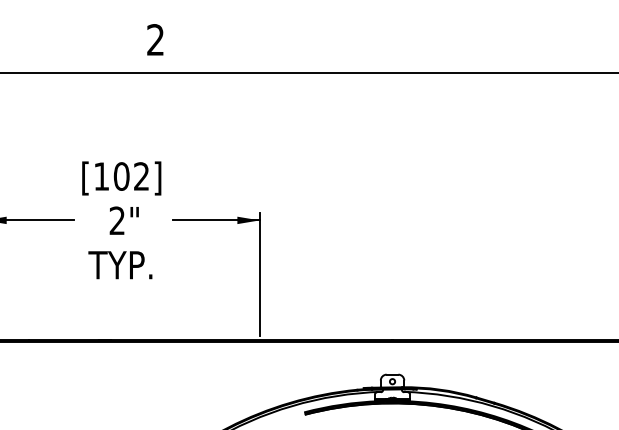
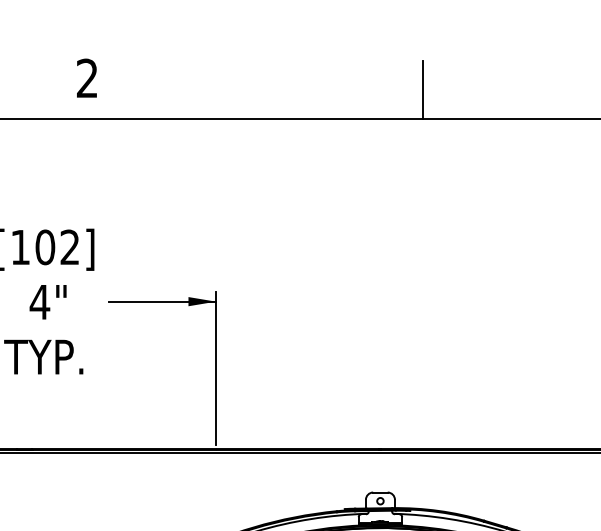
line: (426, 48) -> (422, 88), added
text: (117, 220) -> (40, 301), 2" -> 4"

